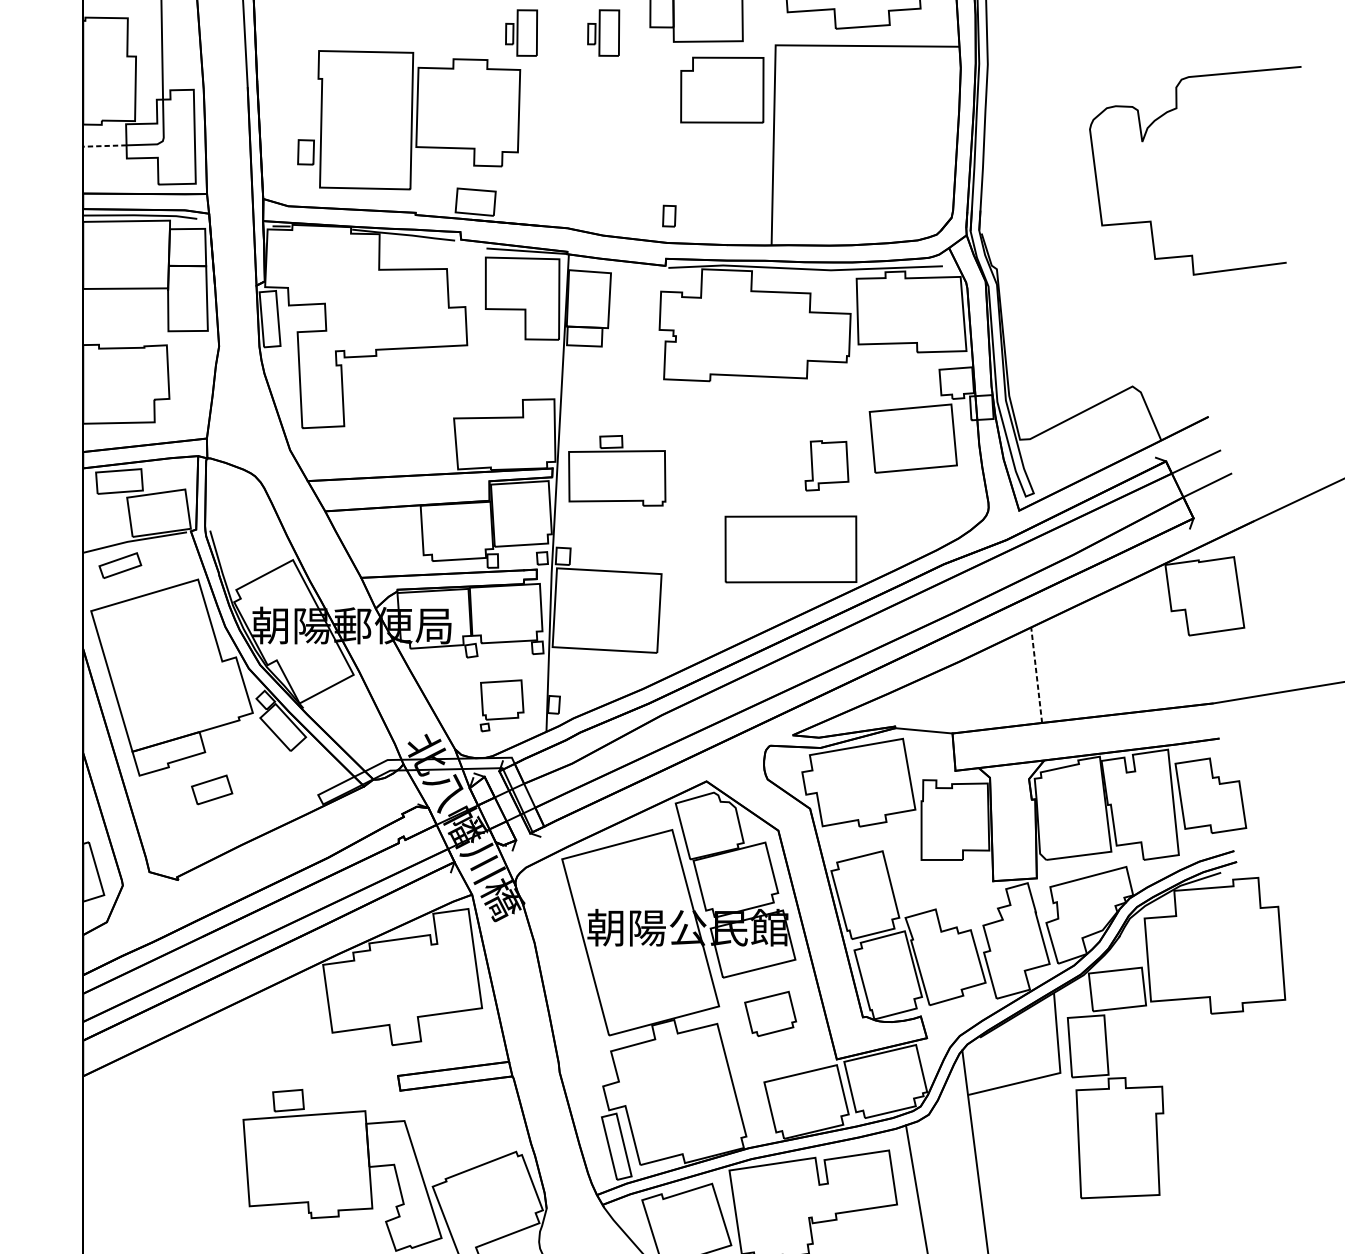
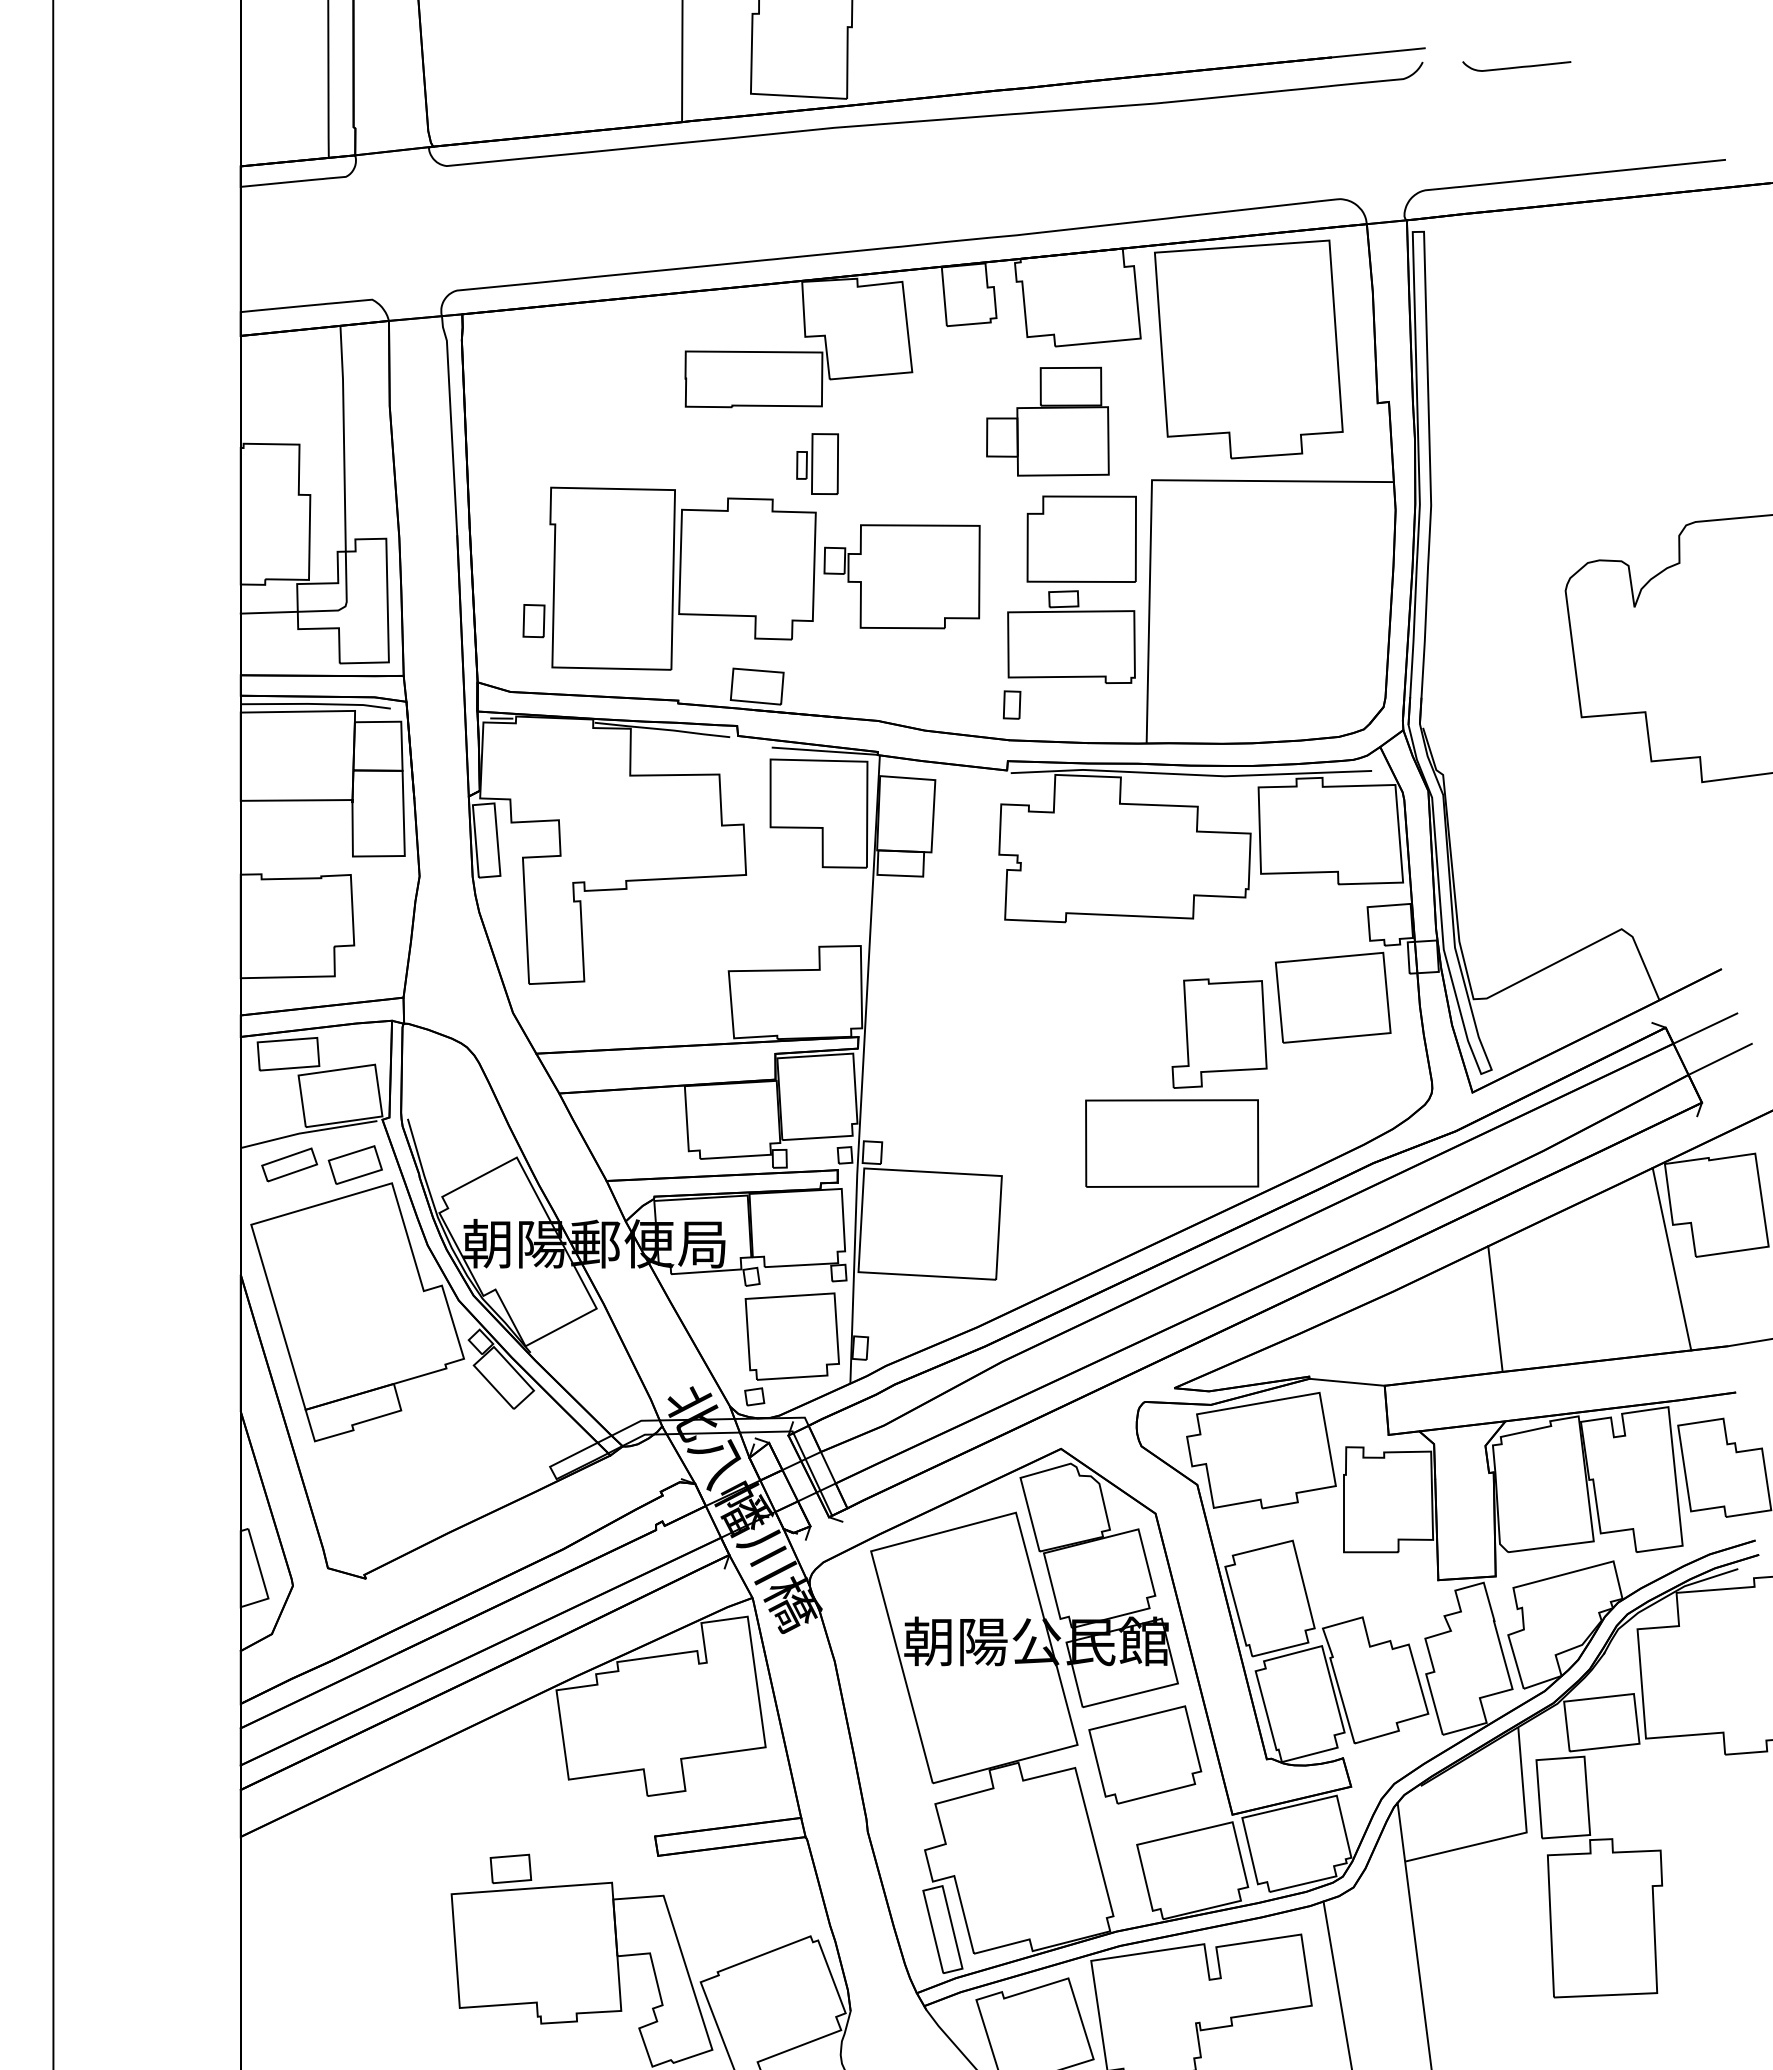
part: (603, 32) -> (925, 463), removed
part: (585, 118) -> (901, 576), added
line: (105, 145) -> (269, 612), dashed -> solid
part: (826, 465) -> (1219, 1033), size x1.67
part: (617, 470) -> (1071, 636), moved
line: (1170, 637) -> (1671, 1259), added
line: (1036, 674) -> (1495, 1308), dashed -> solid
part: (501, 705) -> (791, 1349), size x1.67
part: (211, 789) -> (354, 1164), moved
part: (770, 1013) -> (1145, 1754), size x1.67

